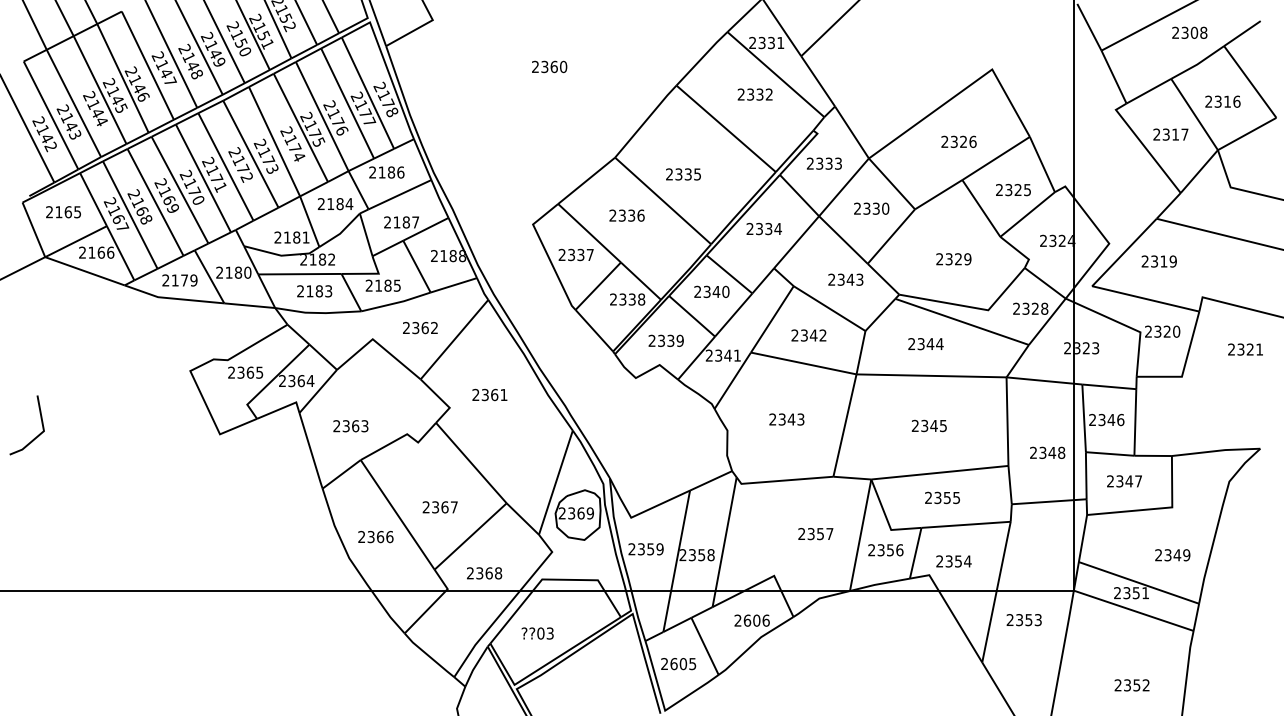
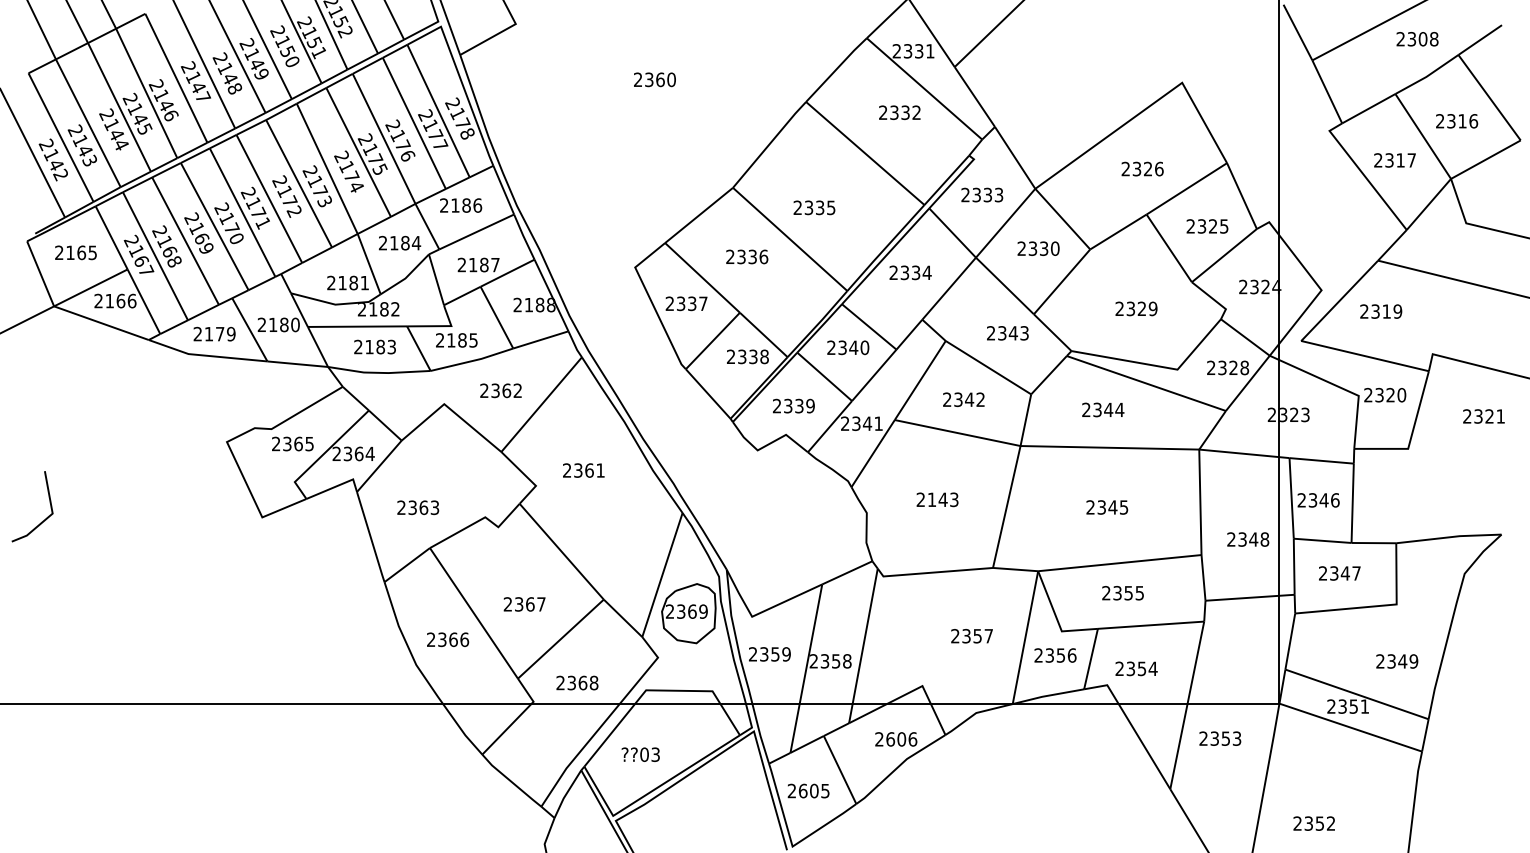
text: (781, 419) -> (931, 499), 2343 -> 2143
text: (1131, 685) -> (1313, 823), moved

